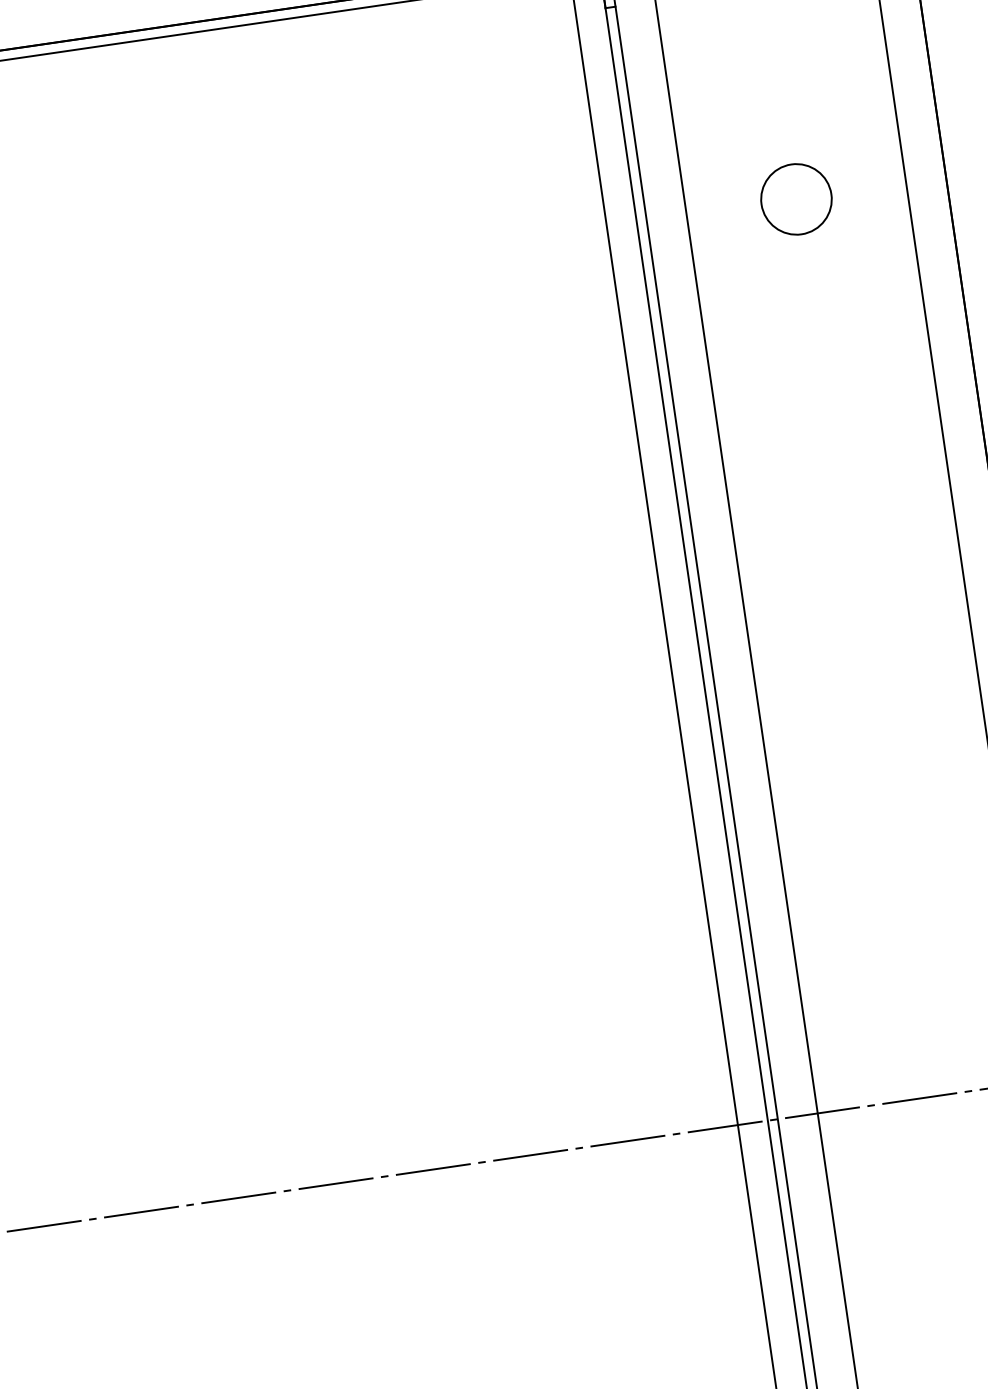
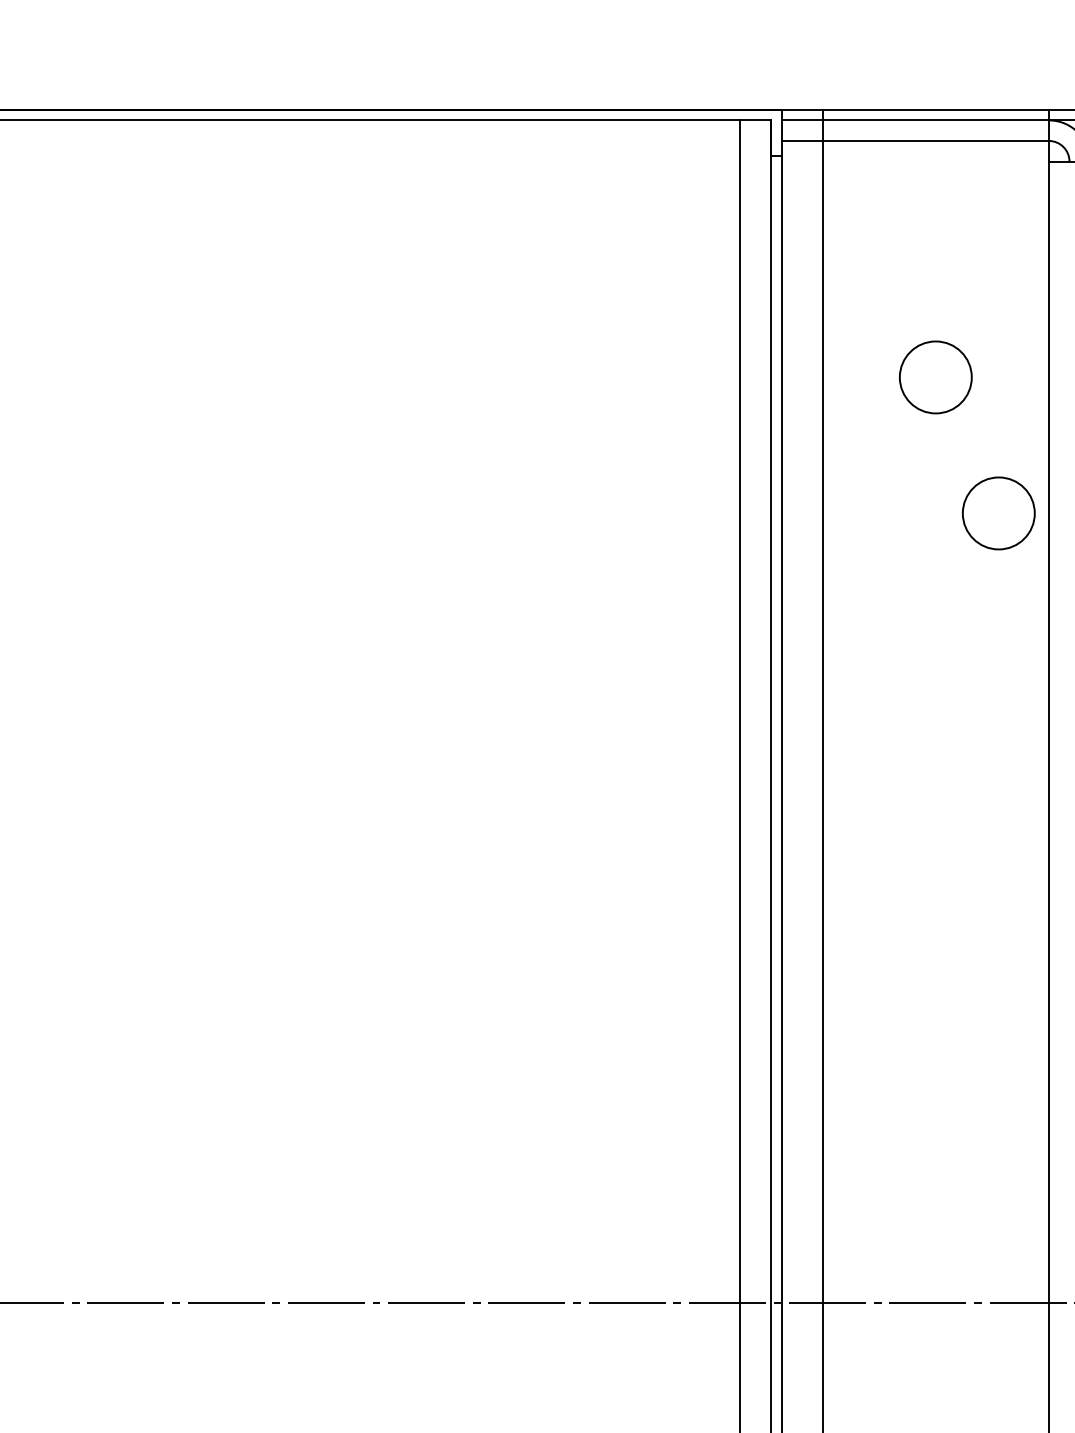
circle: (876, 322) -> (998, 513), added

